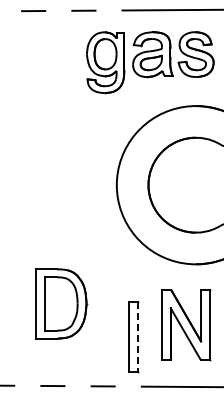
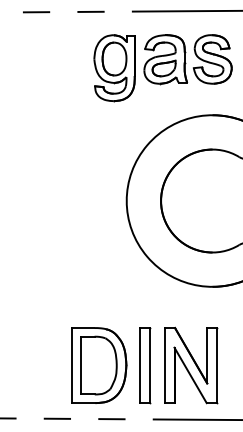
part: (61, 303) -> (99, 365), moved
part: (186, 325) -> (191, 366), moved
line: (137, 336) -> (149, 365), dashed -> solid

